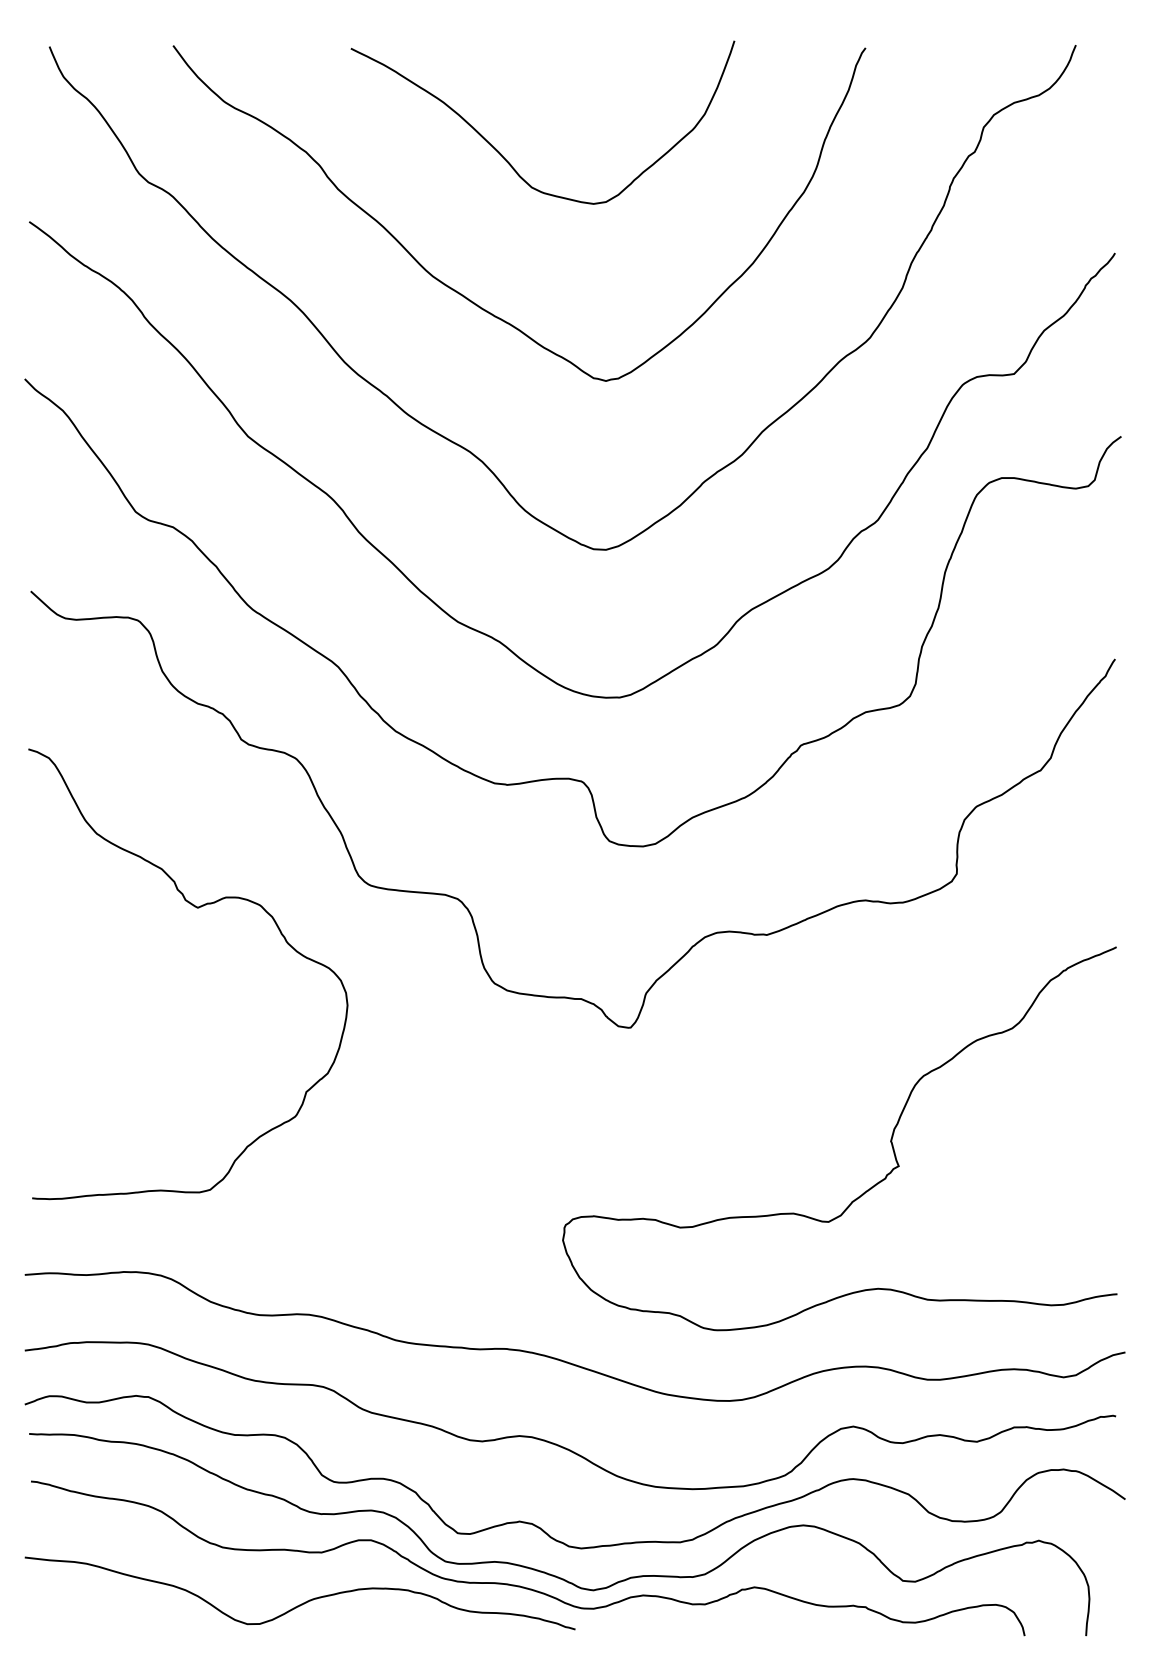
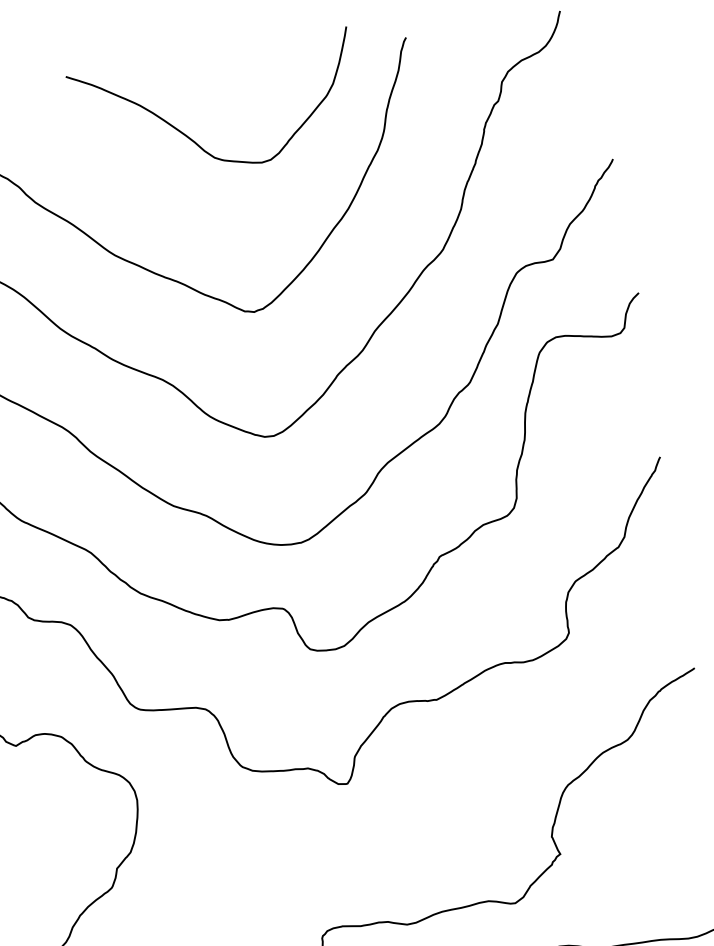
curve: (501, 153) -> (188, 136), moved

